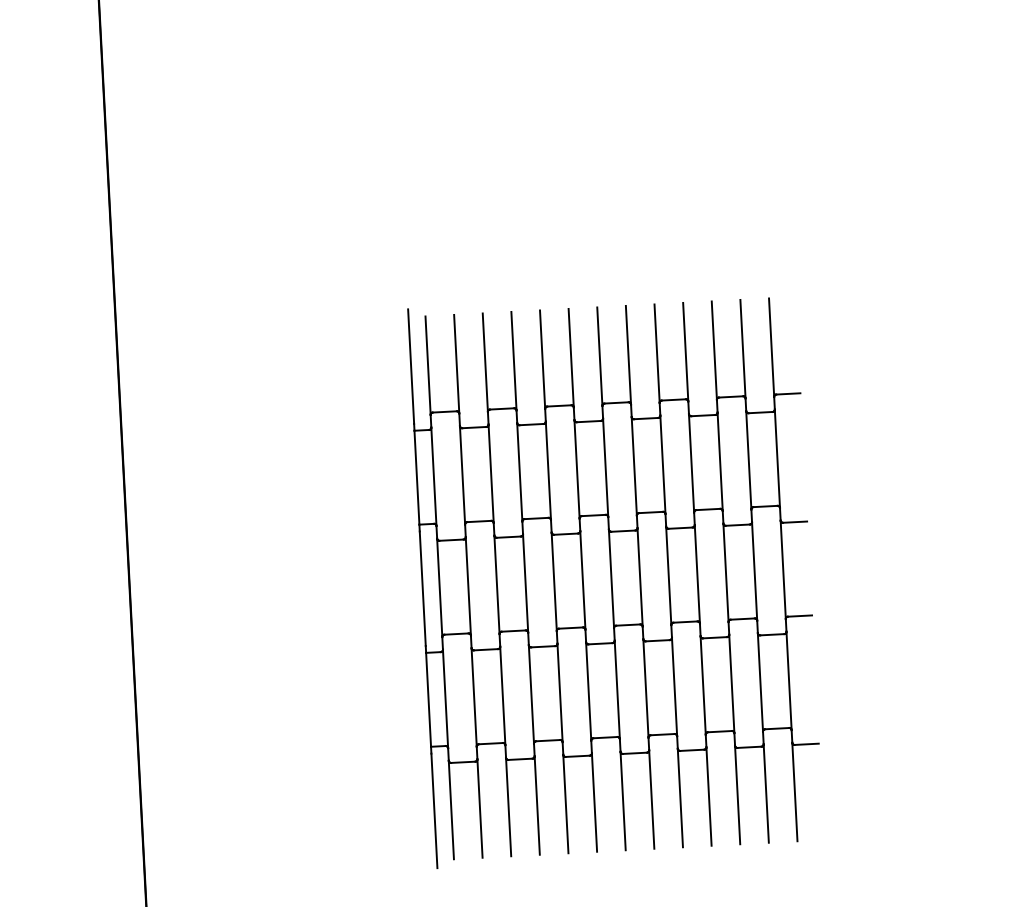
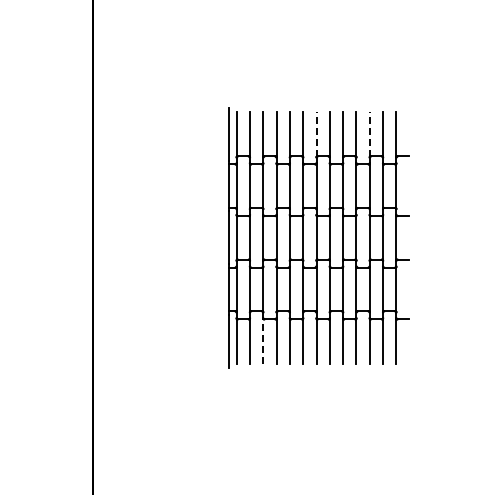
line: (713, 350) -> (369, 134), solid -> dashed
line: (599, 356) -> (316, 134), solid -> dashed
line: (509, 807) -> (263, 341), solid -> dashed

